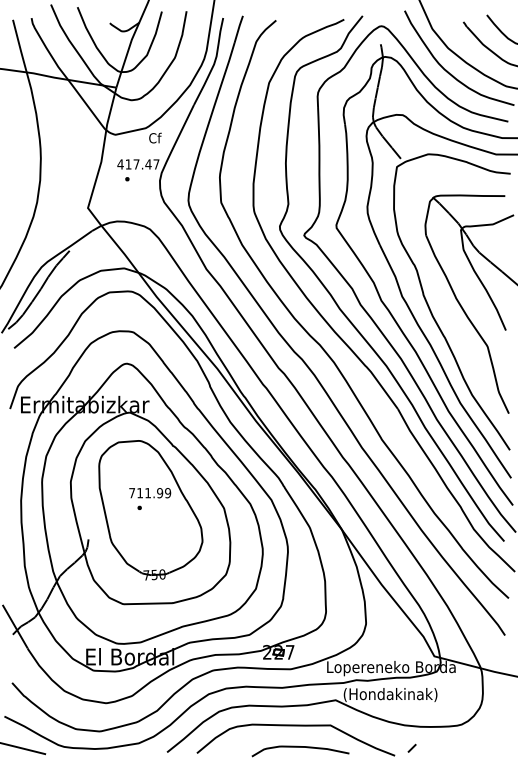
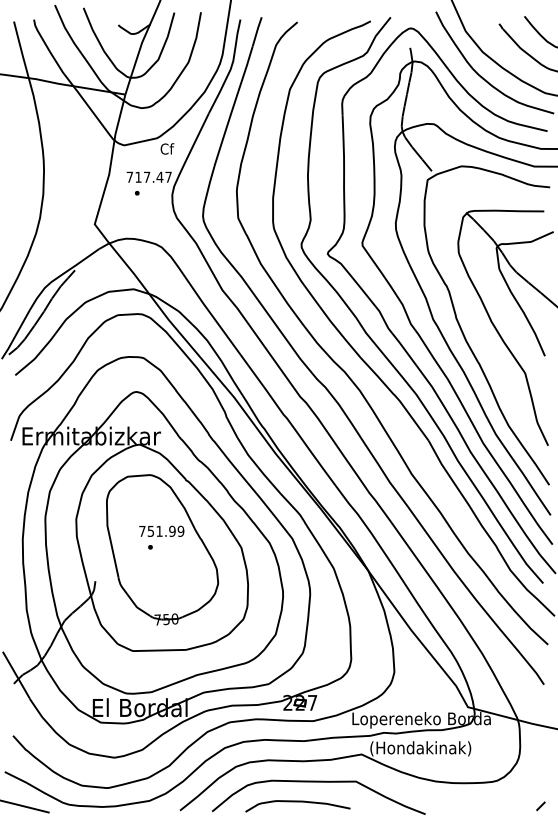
text: (120, 164) -> (129, 177), 417.47 -> 717.47
text: (139, 493) -> (150, 531), 711.99 -> 751.99
curve: (300, 747) -> (297, 802), moved
line: (411, 747) -> (540, 805), moved

